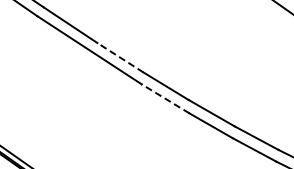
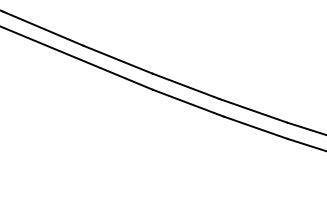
line: (120, 57) -> (118, 59), dashed -> solid
line: (165, 98) -> (188, 102), dashed -> solid

